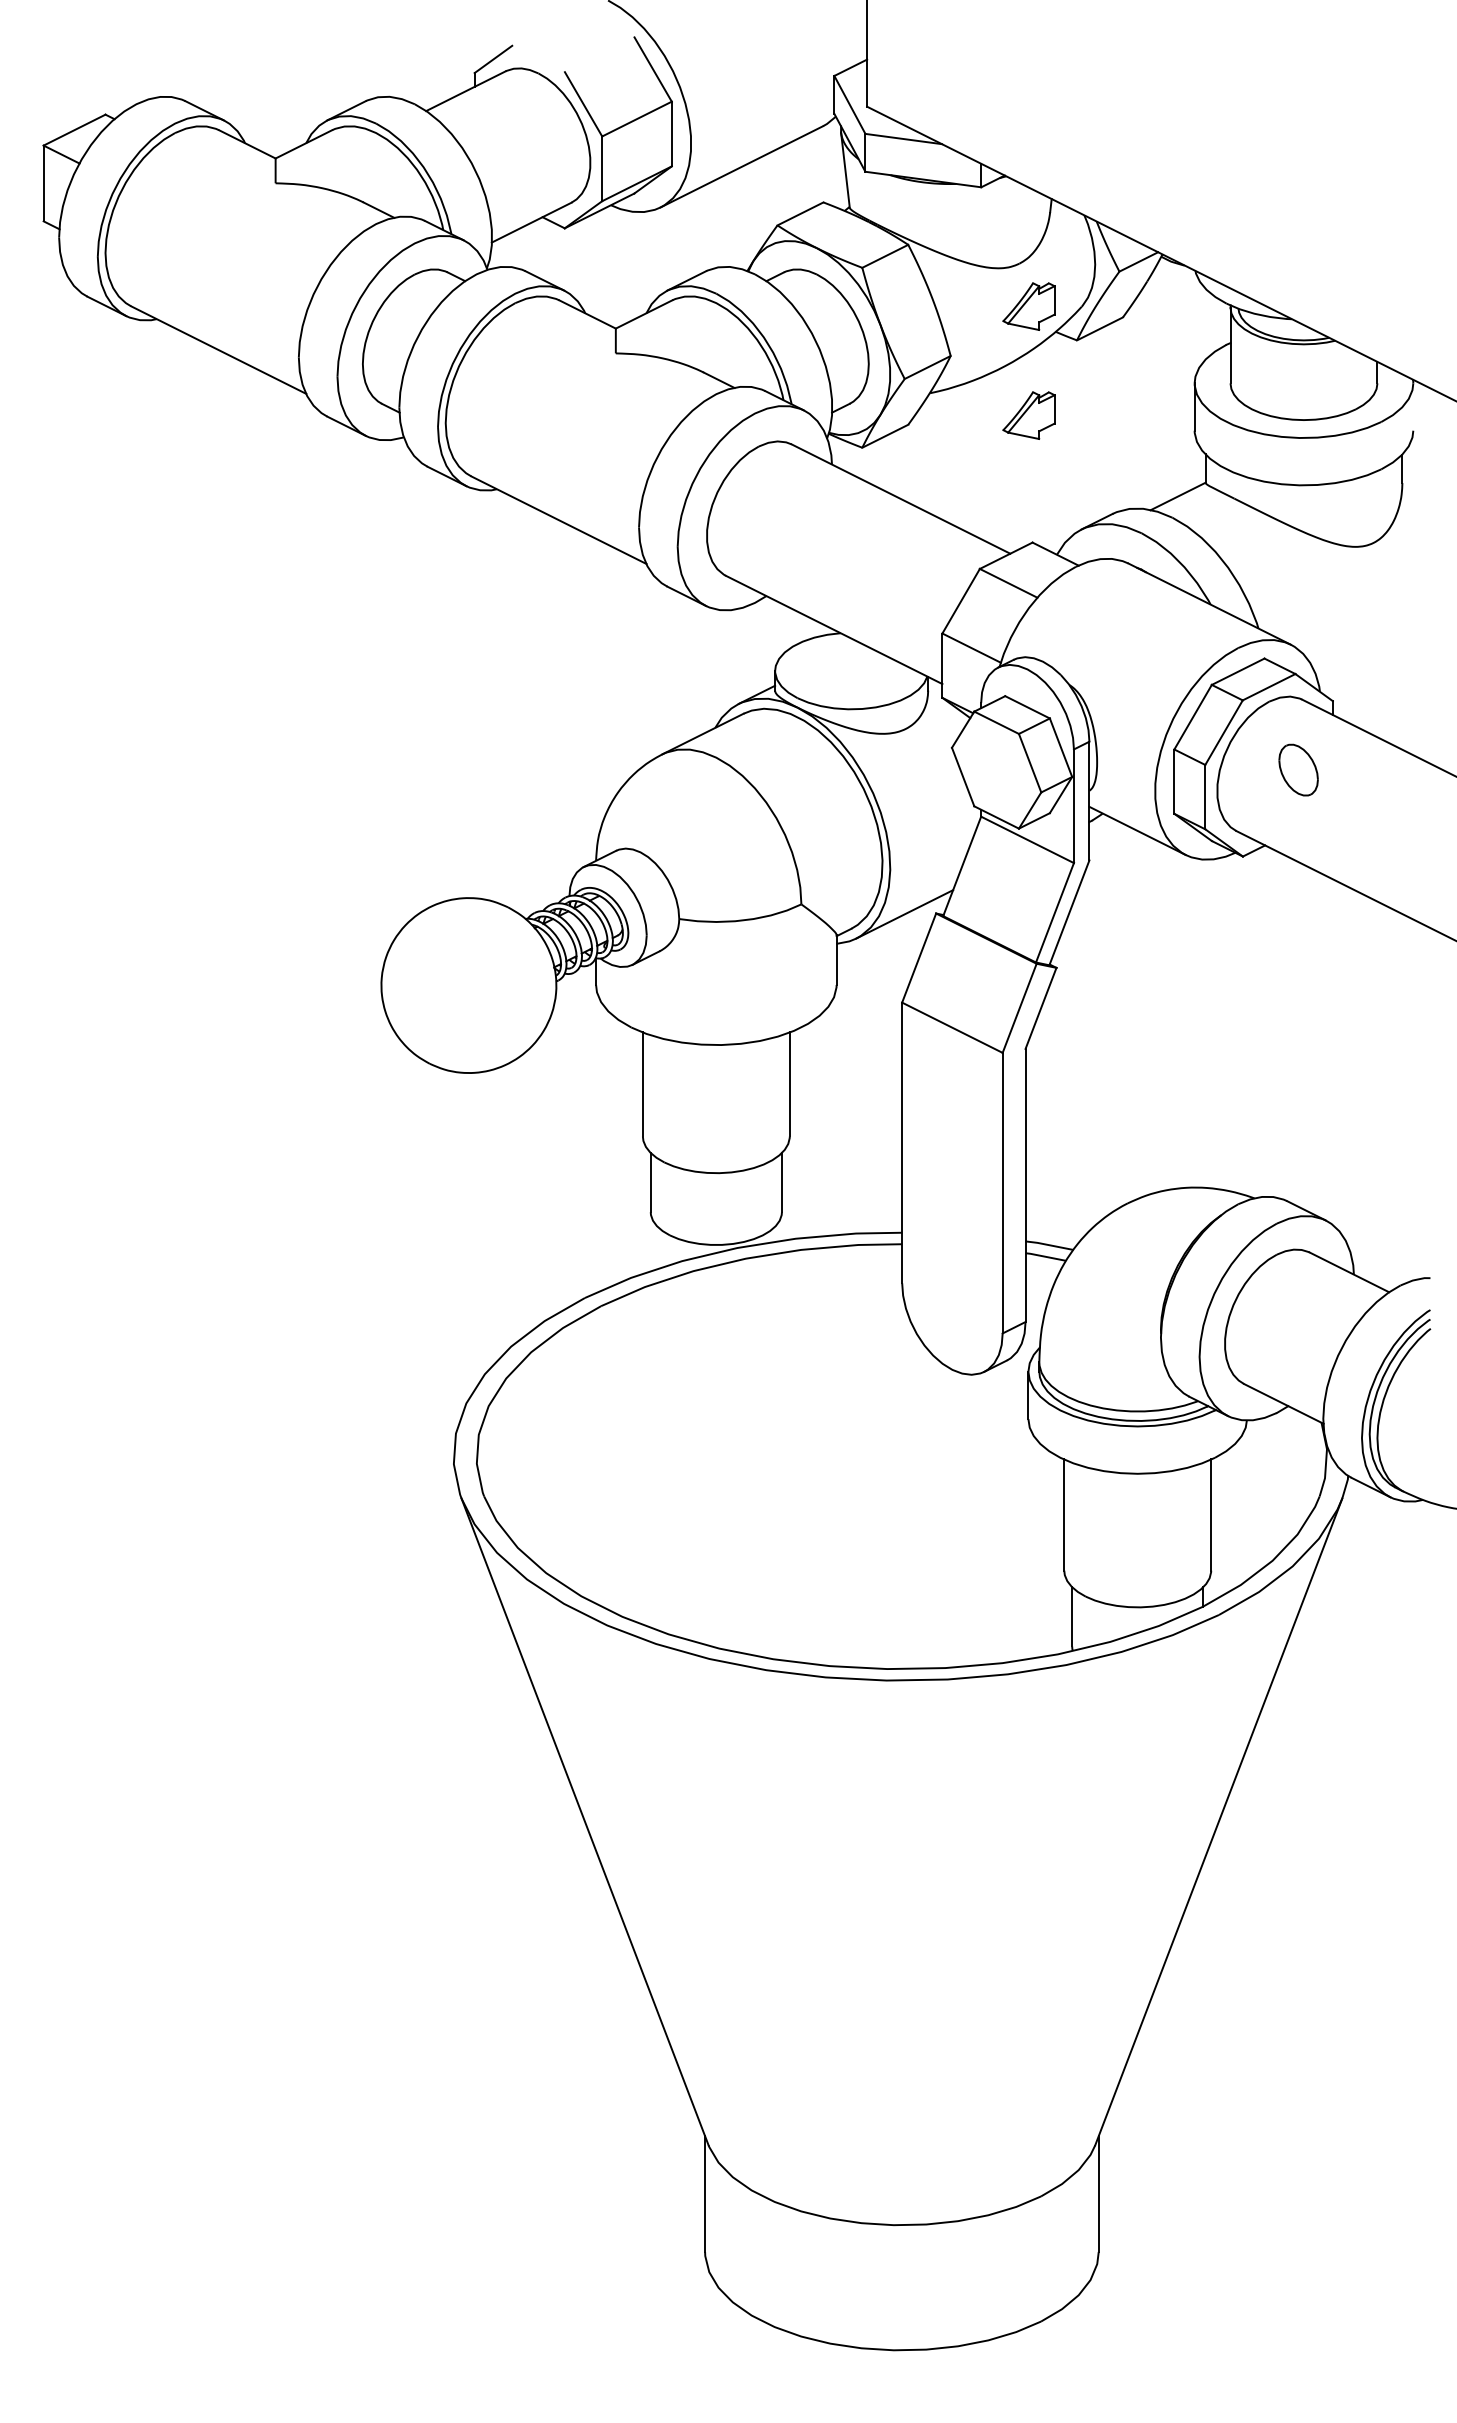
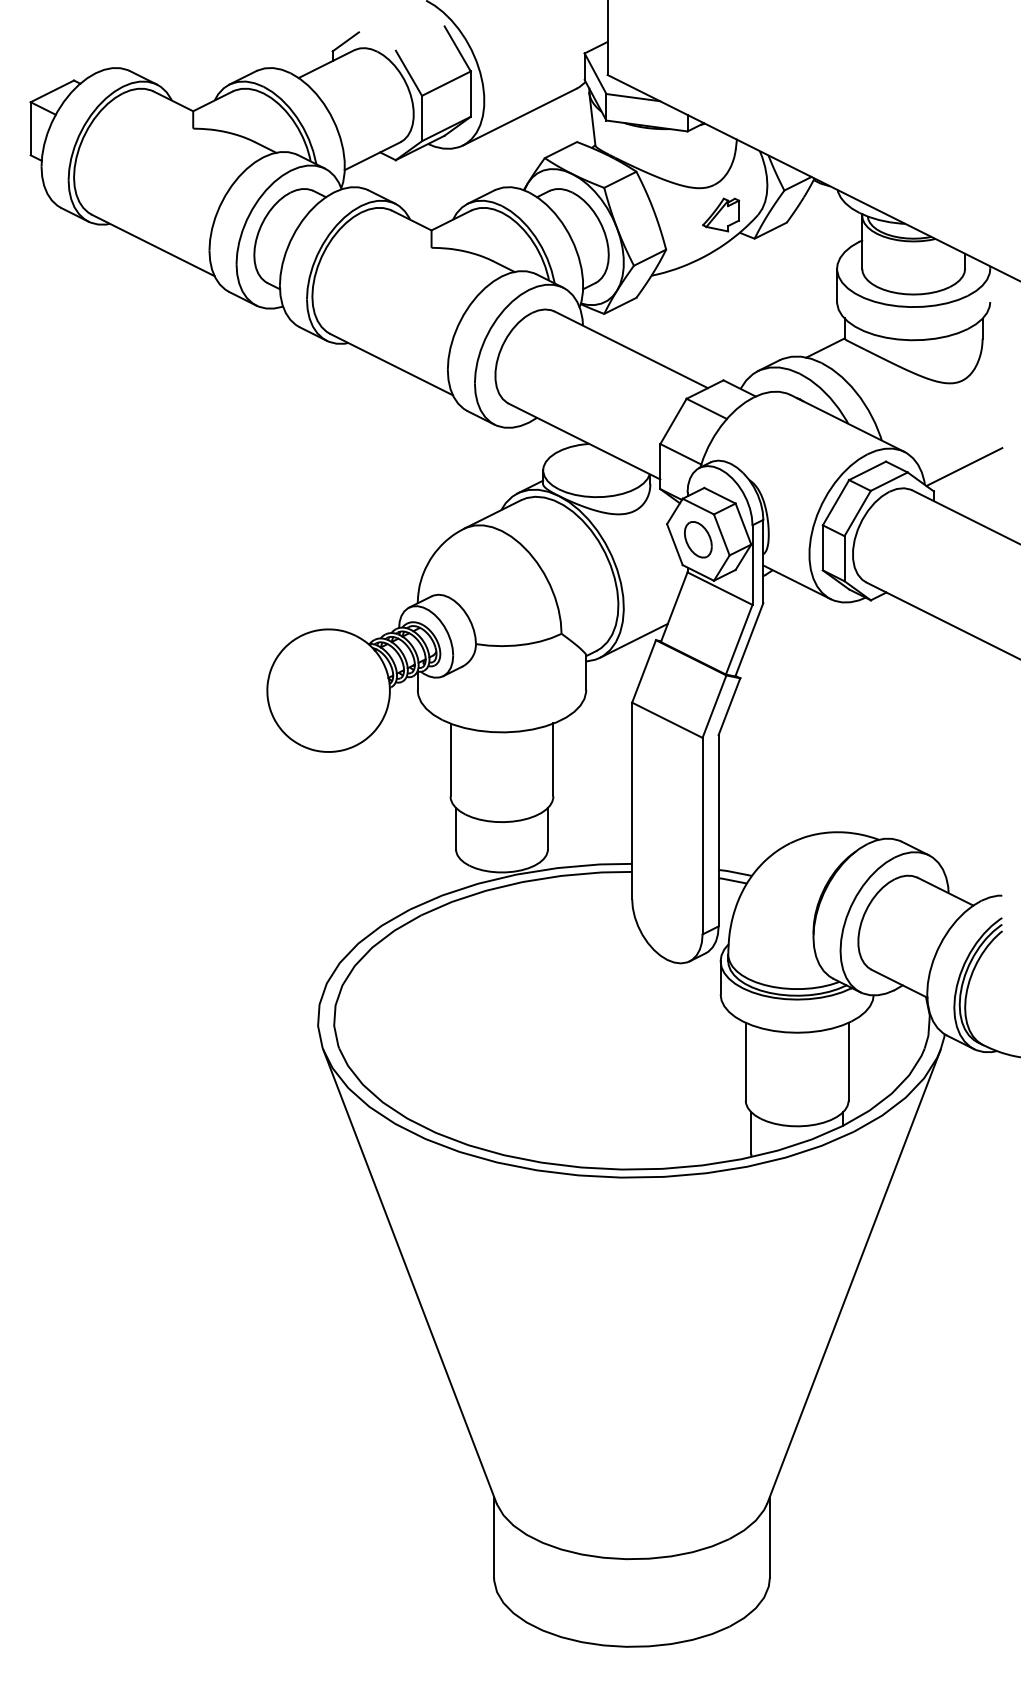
part: (1028, 415) -> (720, 291), removed
line: (1376, 666) -> (964, 467), added
part: (1298, 769) -> (698, 539), moved

